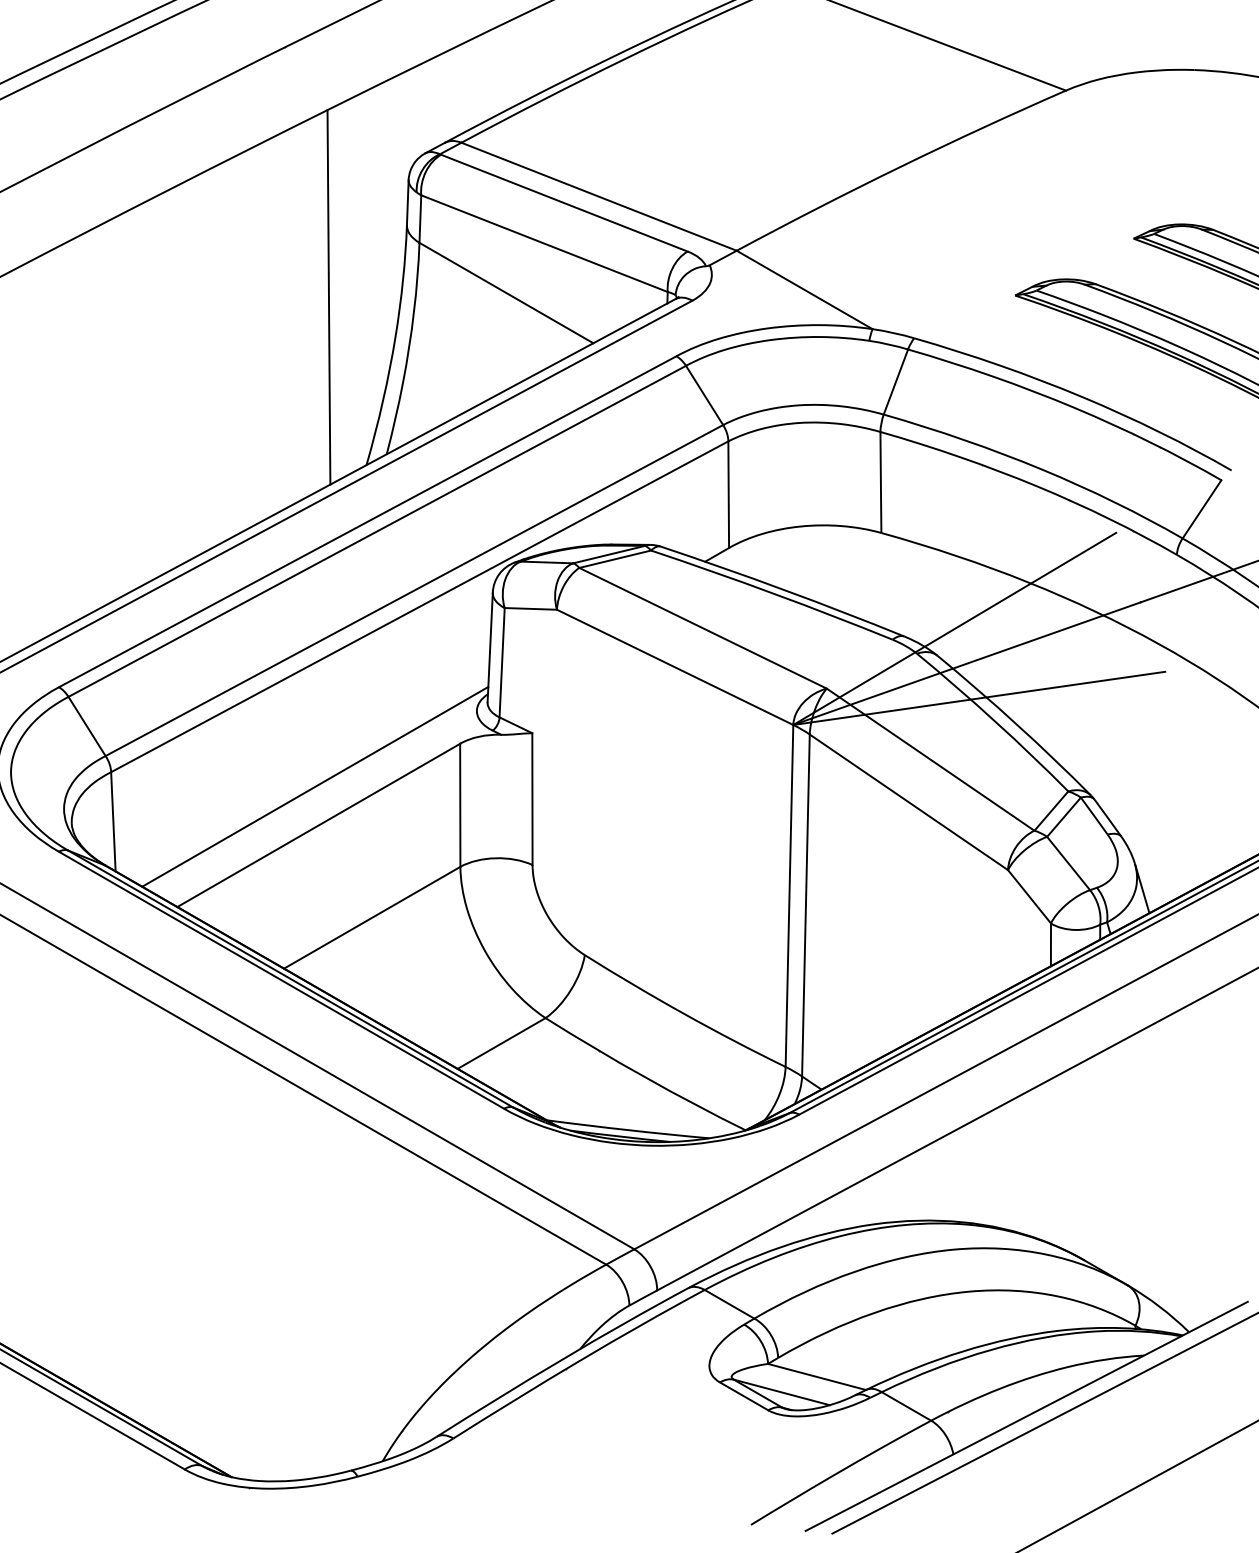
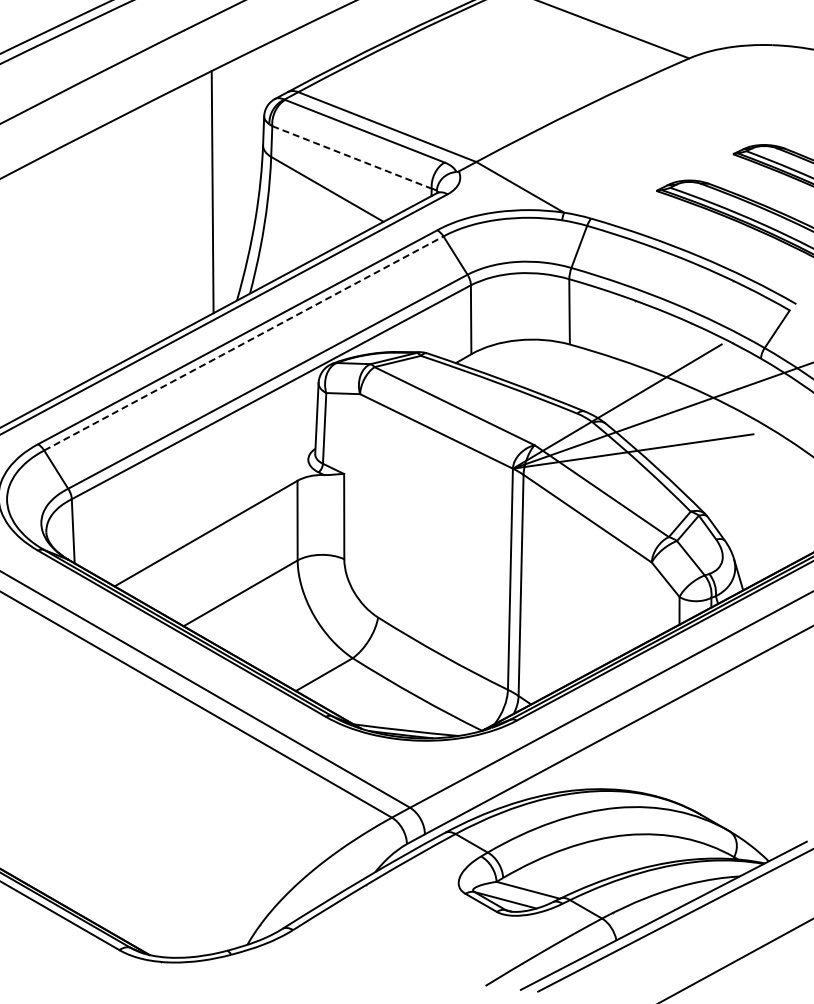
line: (545, 243) -> (352, 157), solid -> dashed
line: (376, 531) -> (243, 343), solid -> dashed
line: (314, 786) -> (203, 508), removed

